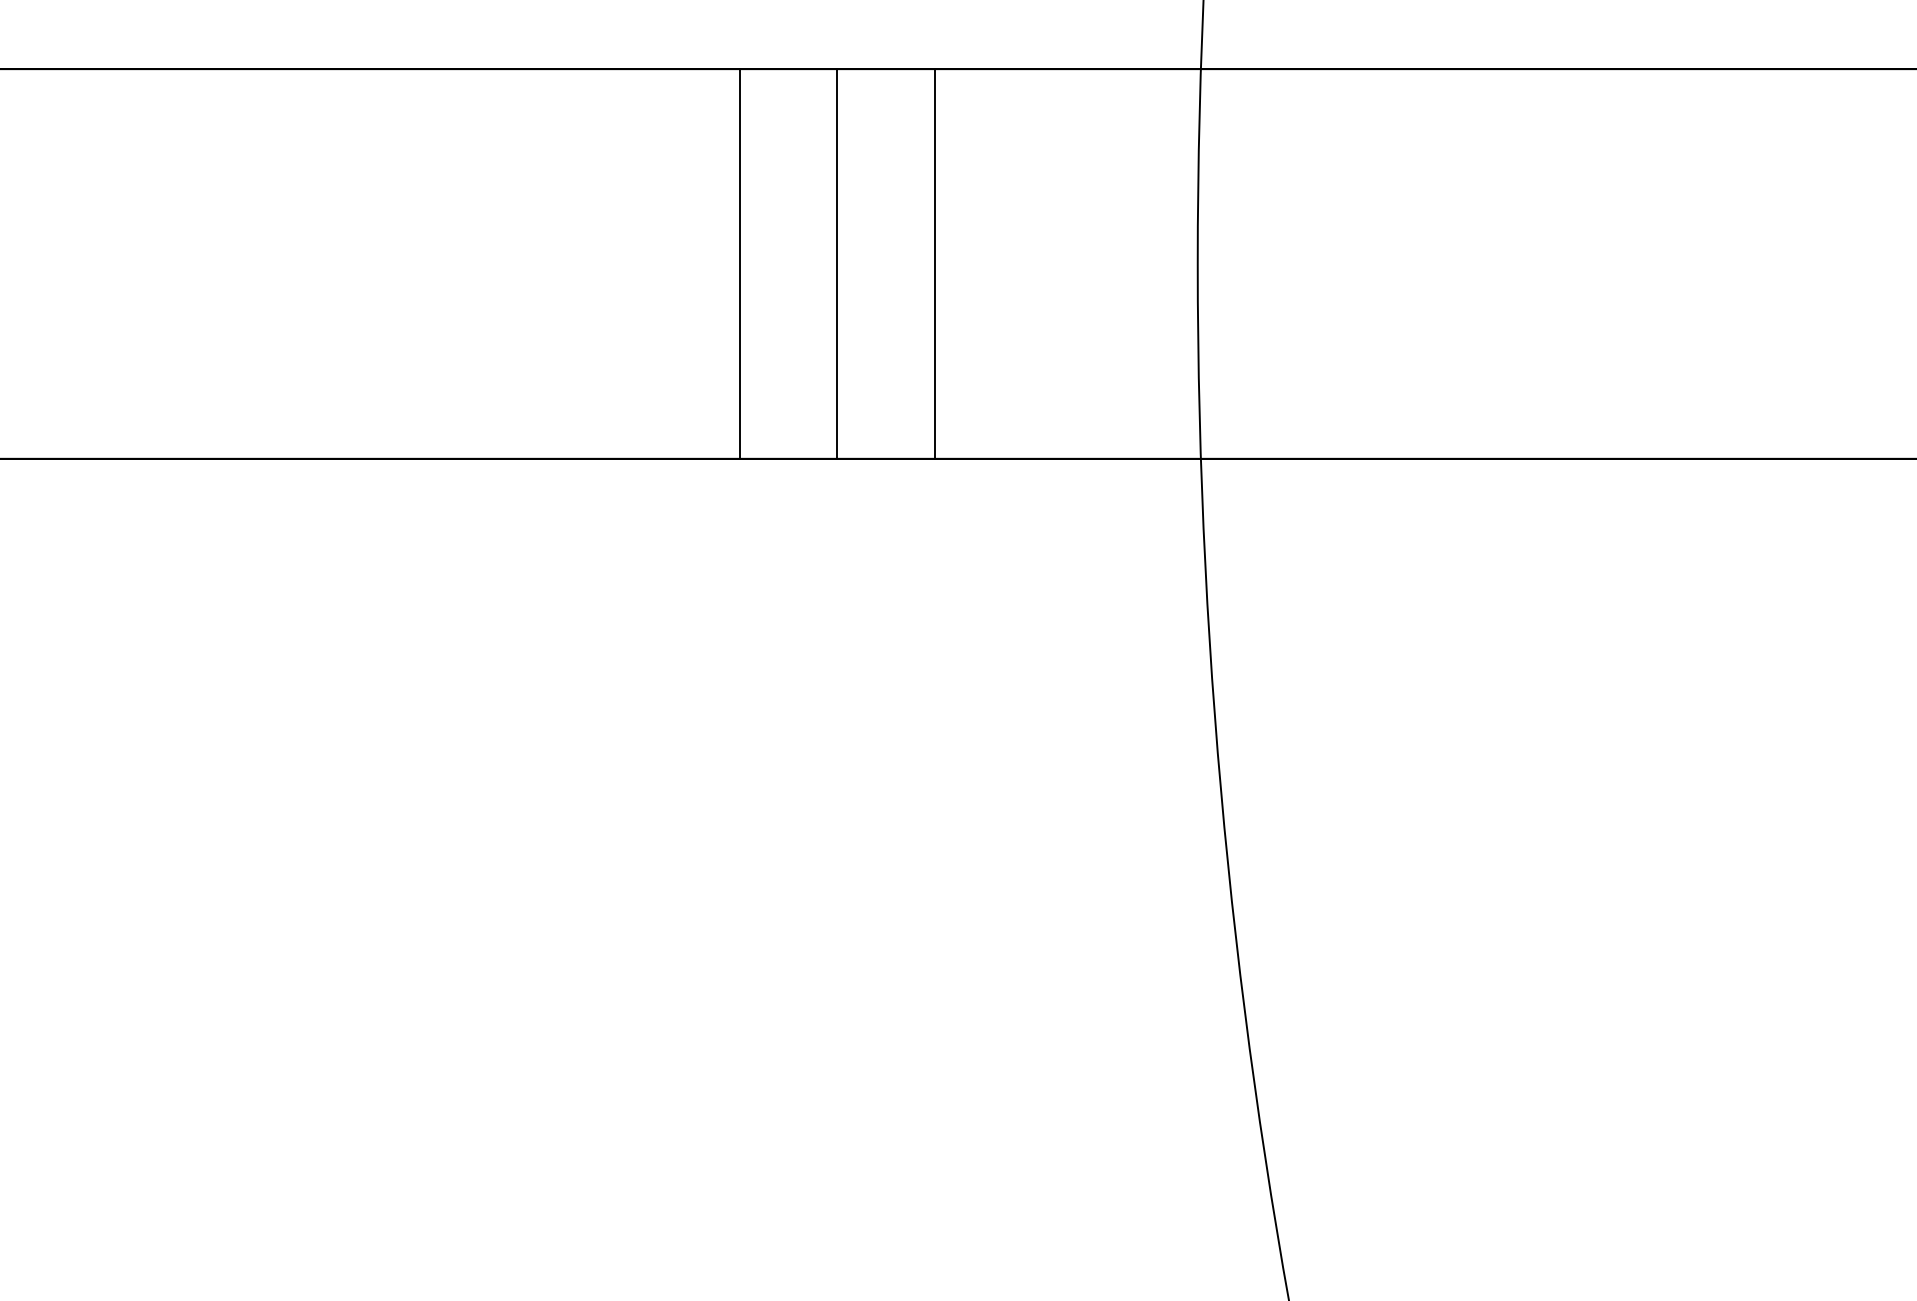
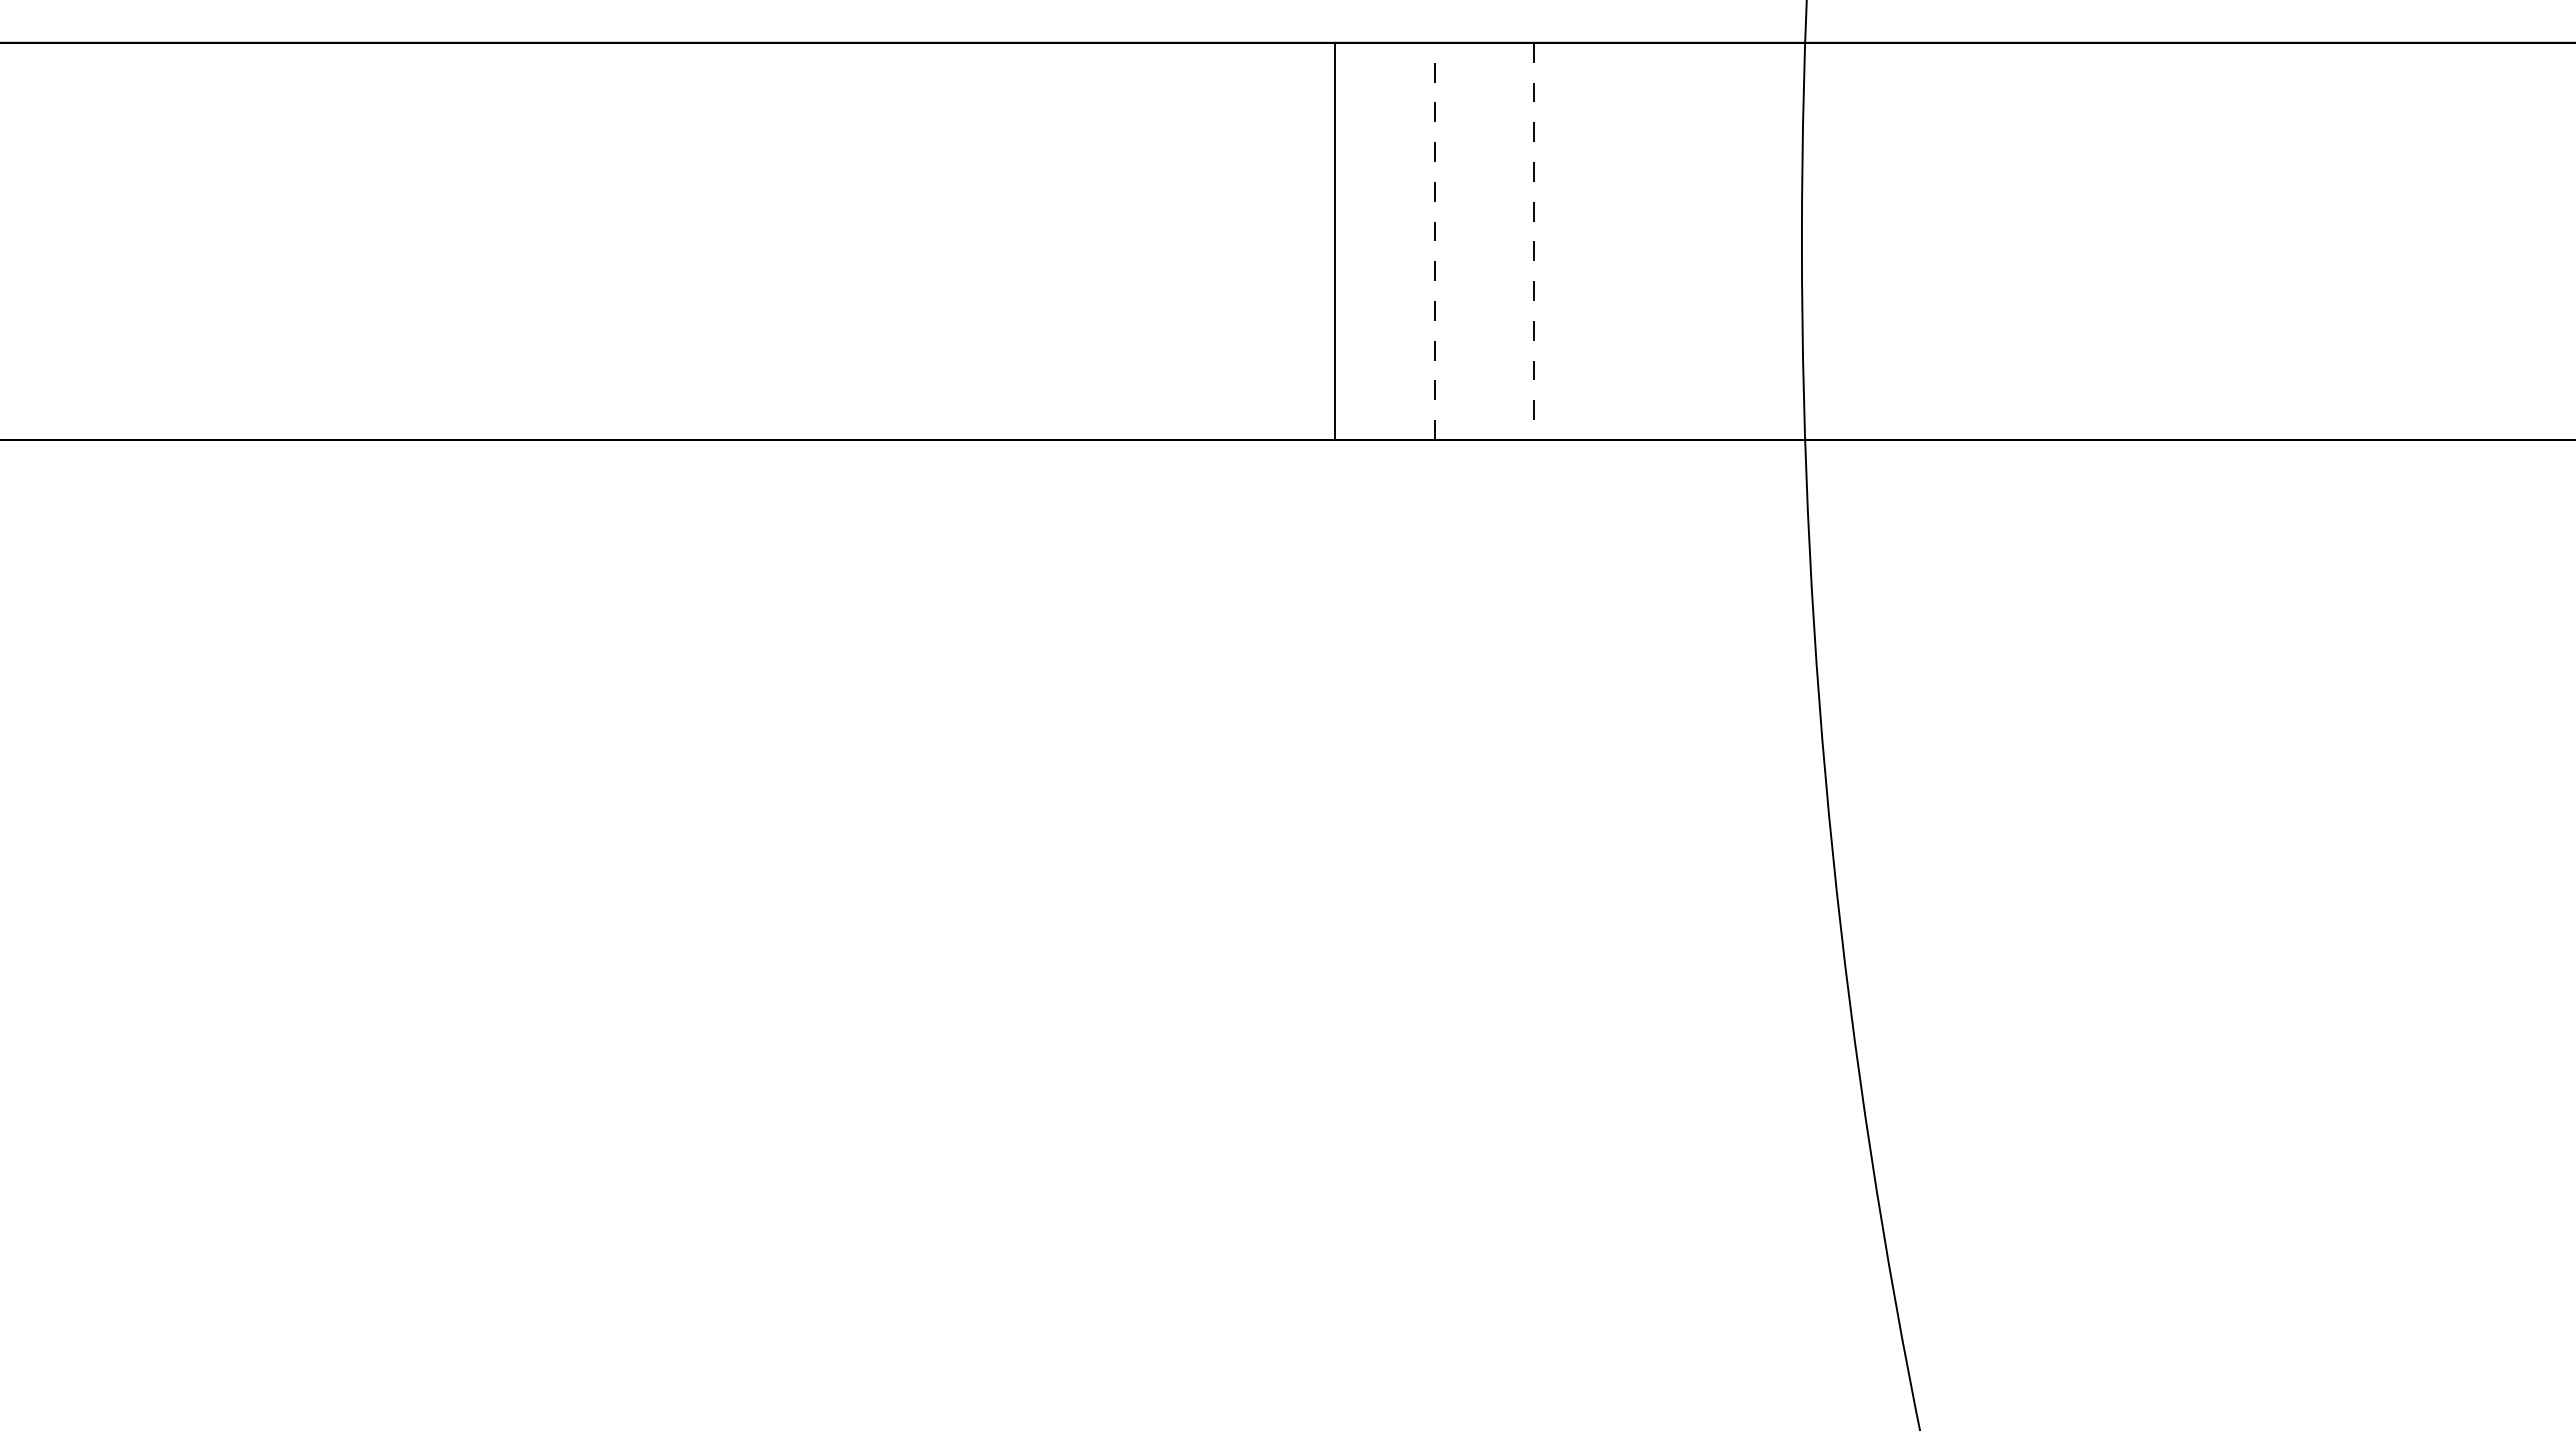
line: (837, 264) -> (1434, 241), solid -> dashed
line: (934, 264) -> (1533, 241), solid -> dashed

